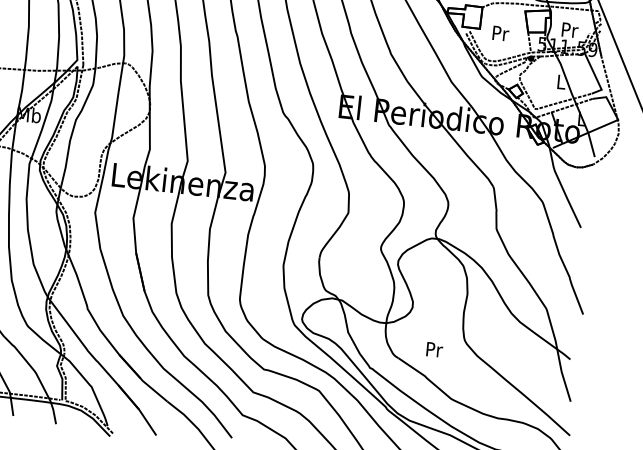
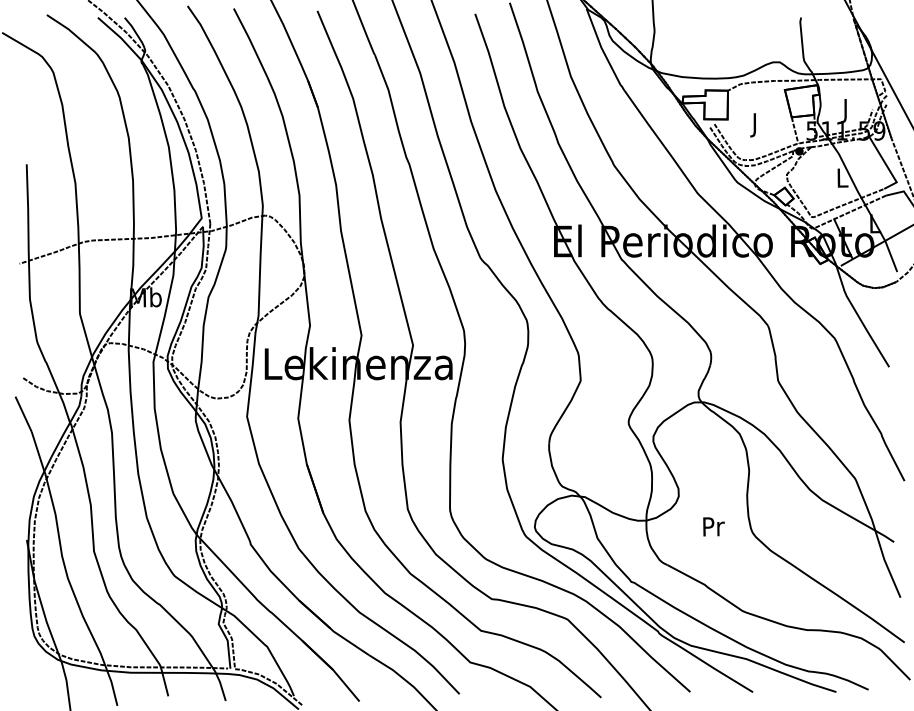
text: (569, 31) -> (846, 110), Pr -> J
text: (500, 35) -> (755, 125), Pr -> J
text: (434, 349) -> (713, 526), moved

